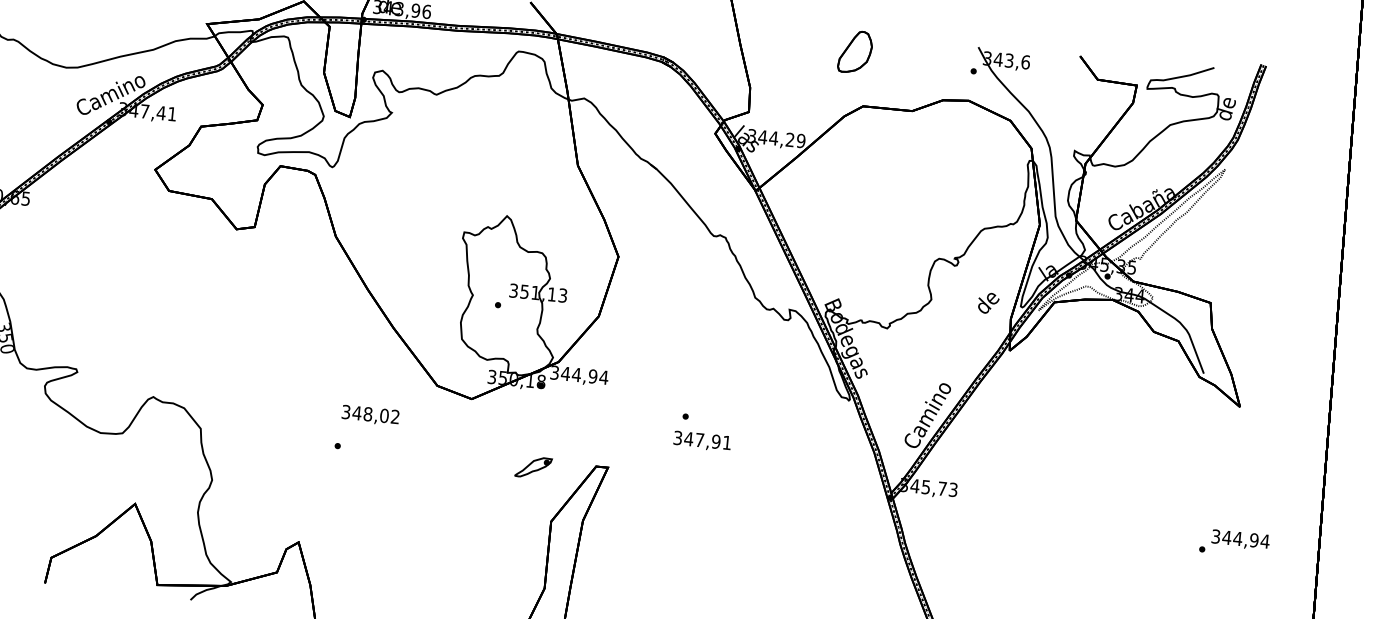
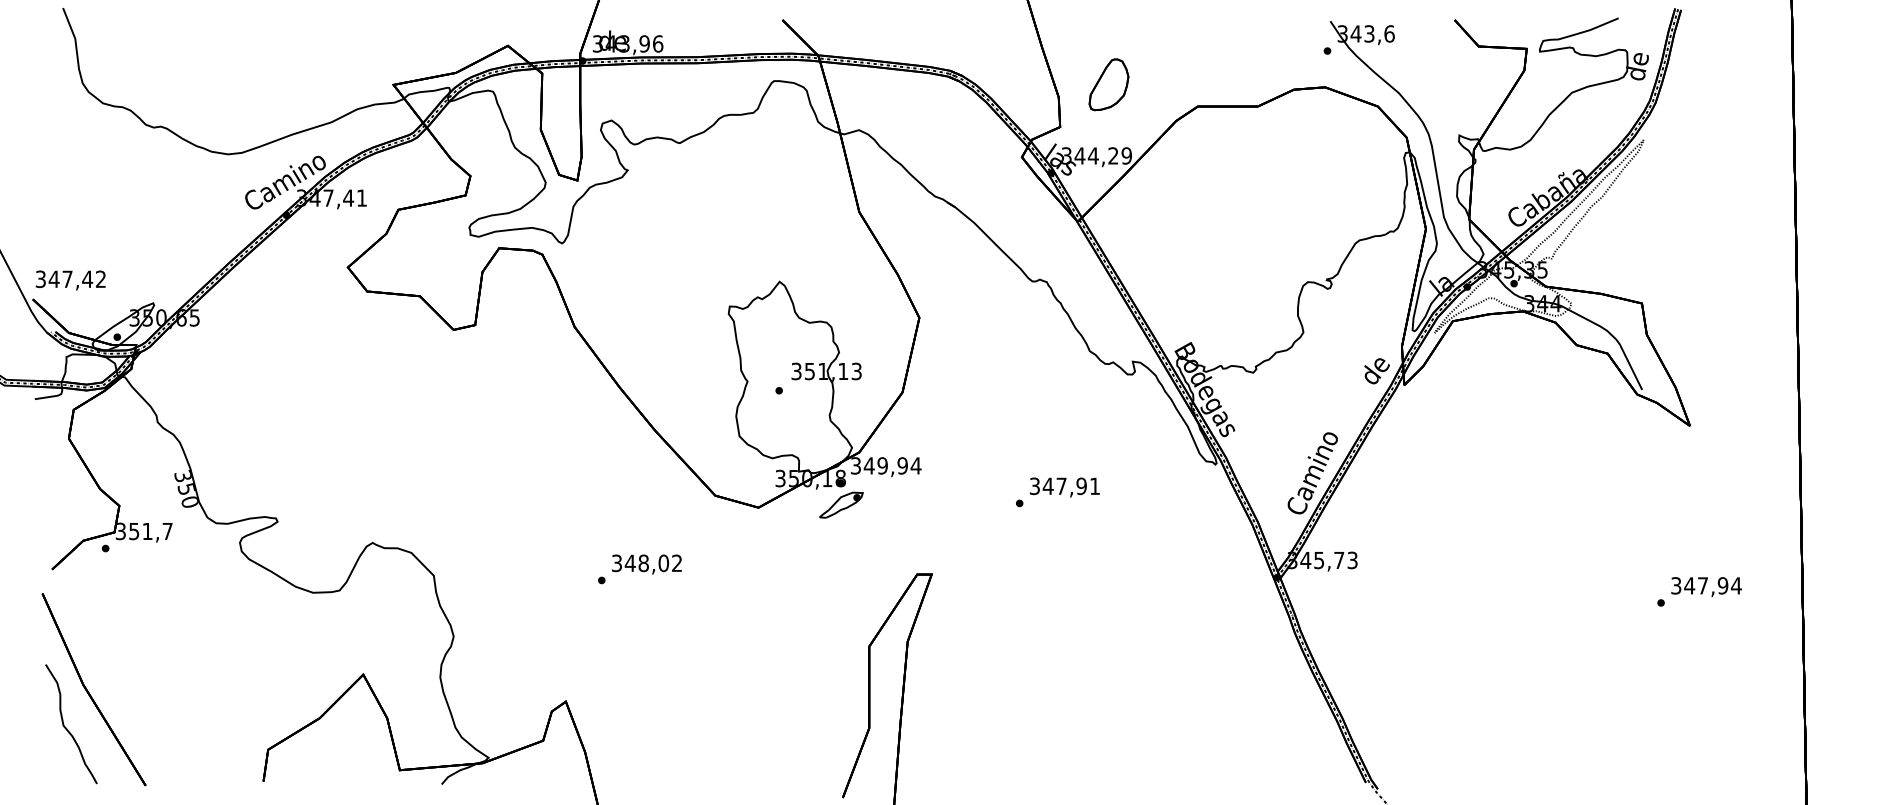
part: (855, 51) -> (1108, 84), moved
text: (988, 303) -> (1376, 371), moved
text: (576, 374) -> (882, 465), 344,94 -> 349,94
text: (370, 415) -> (646, 564), moved
text: (702, 441) -> (1064, 487), moved
part: (533, 466) -> (841, 504), moved
text: (1237, 538) -> (1702, 585), 344,94 -> 347,94

